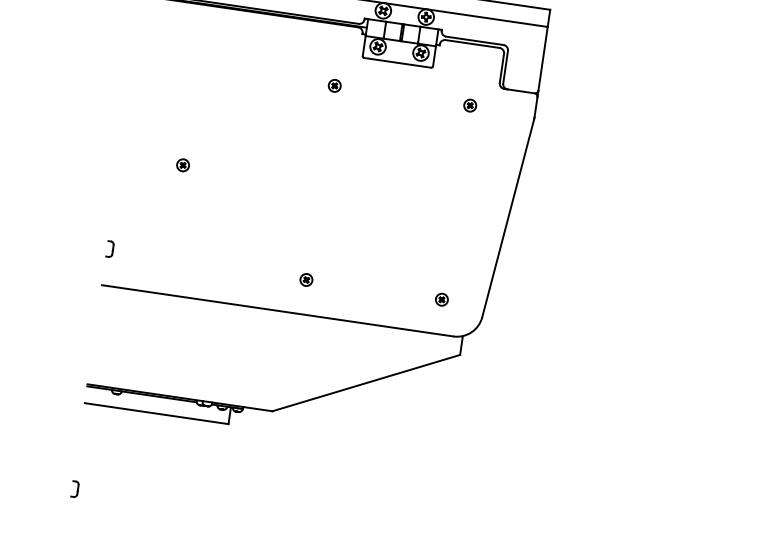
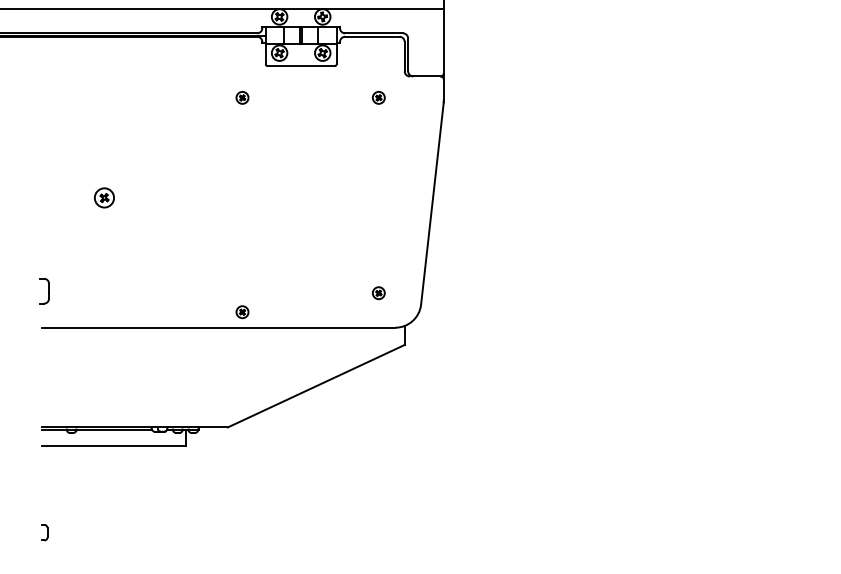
part: (183, 164) -> (104, 197), size x1.6
part: (110, 248) -> (44, 290), size x1.6
part: (306, 280) -> (242, 312), moved

